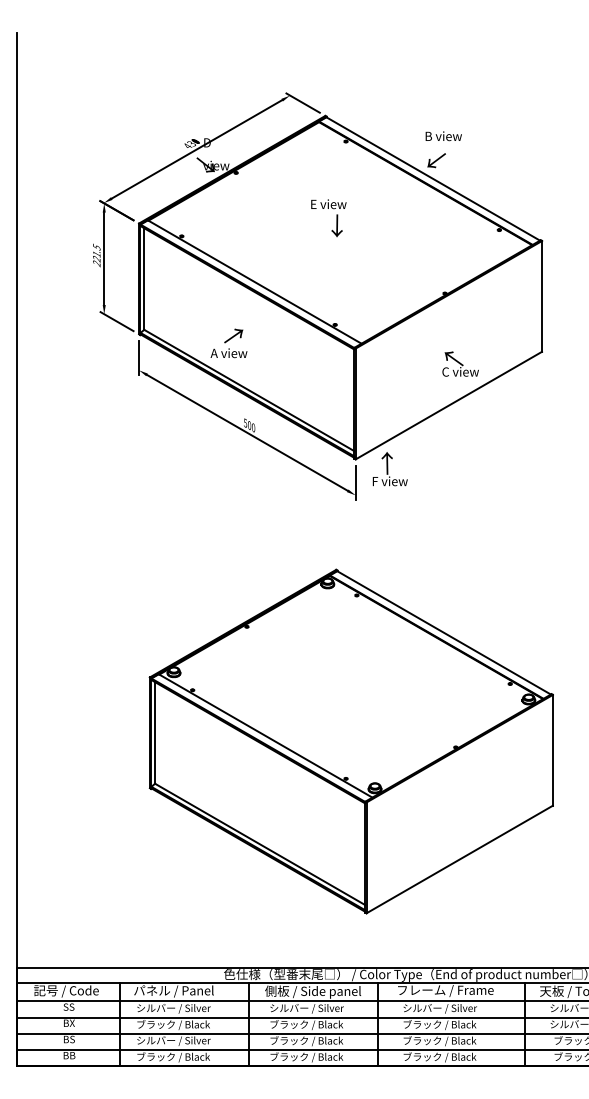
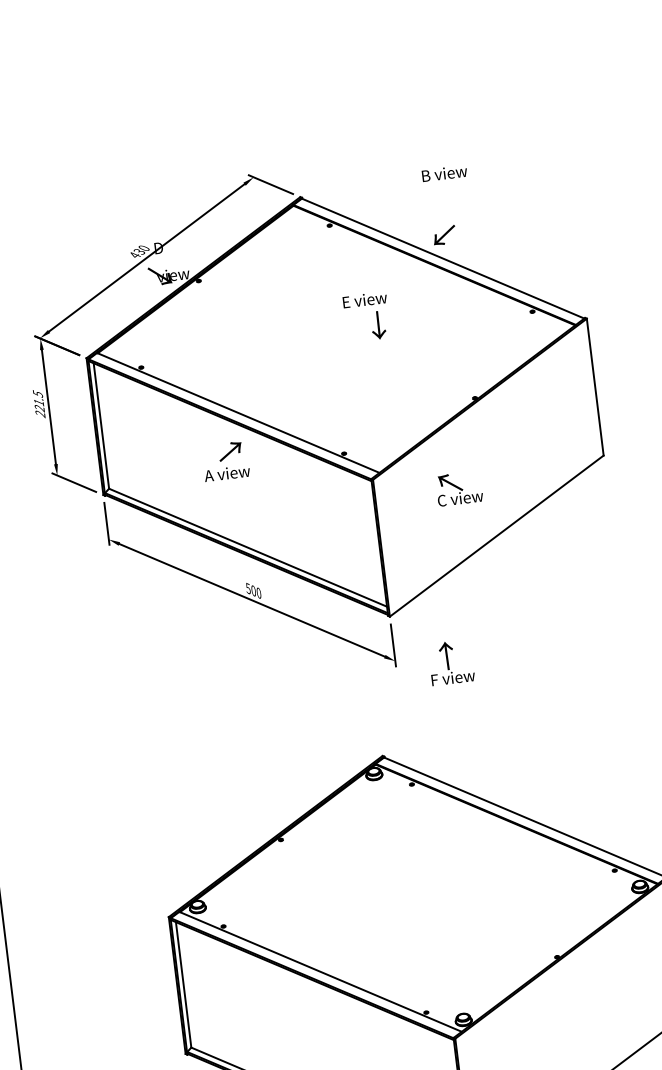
text: (443, 136) -> (444, 173), moved
text: (328, 218) -> (366, 317), moved
text: (228, 343) -> (225, 461), moved
text: (460, 363) -> (459, 487), moved
text: (389, 469) -> (450, 663), moved

